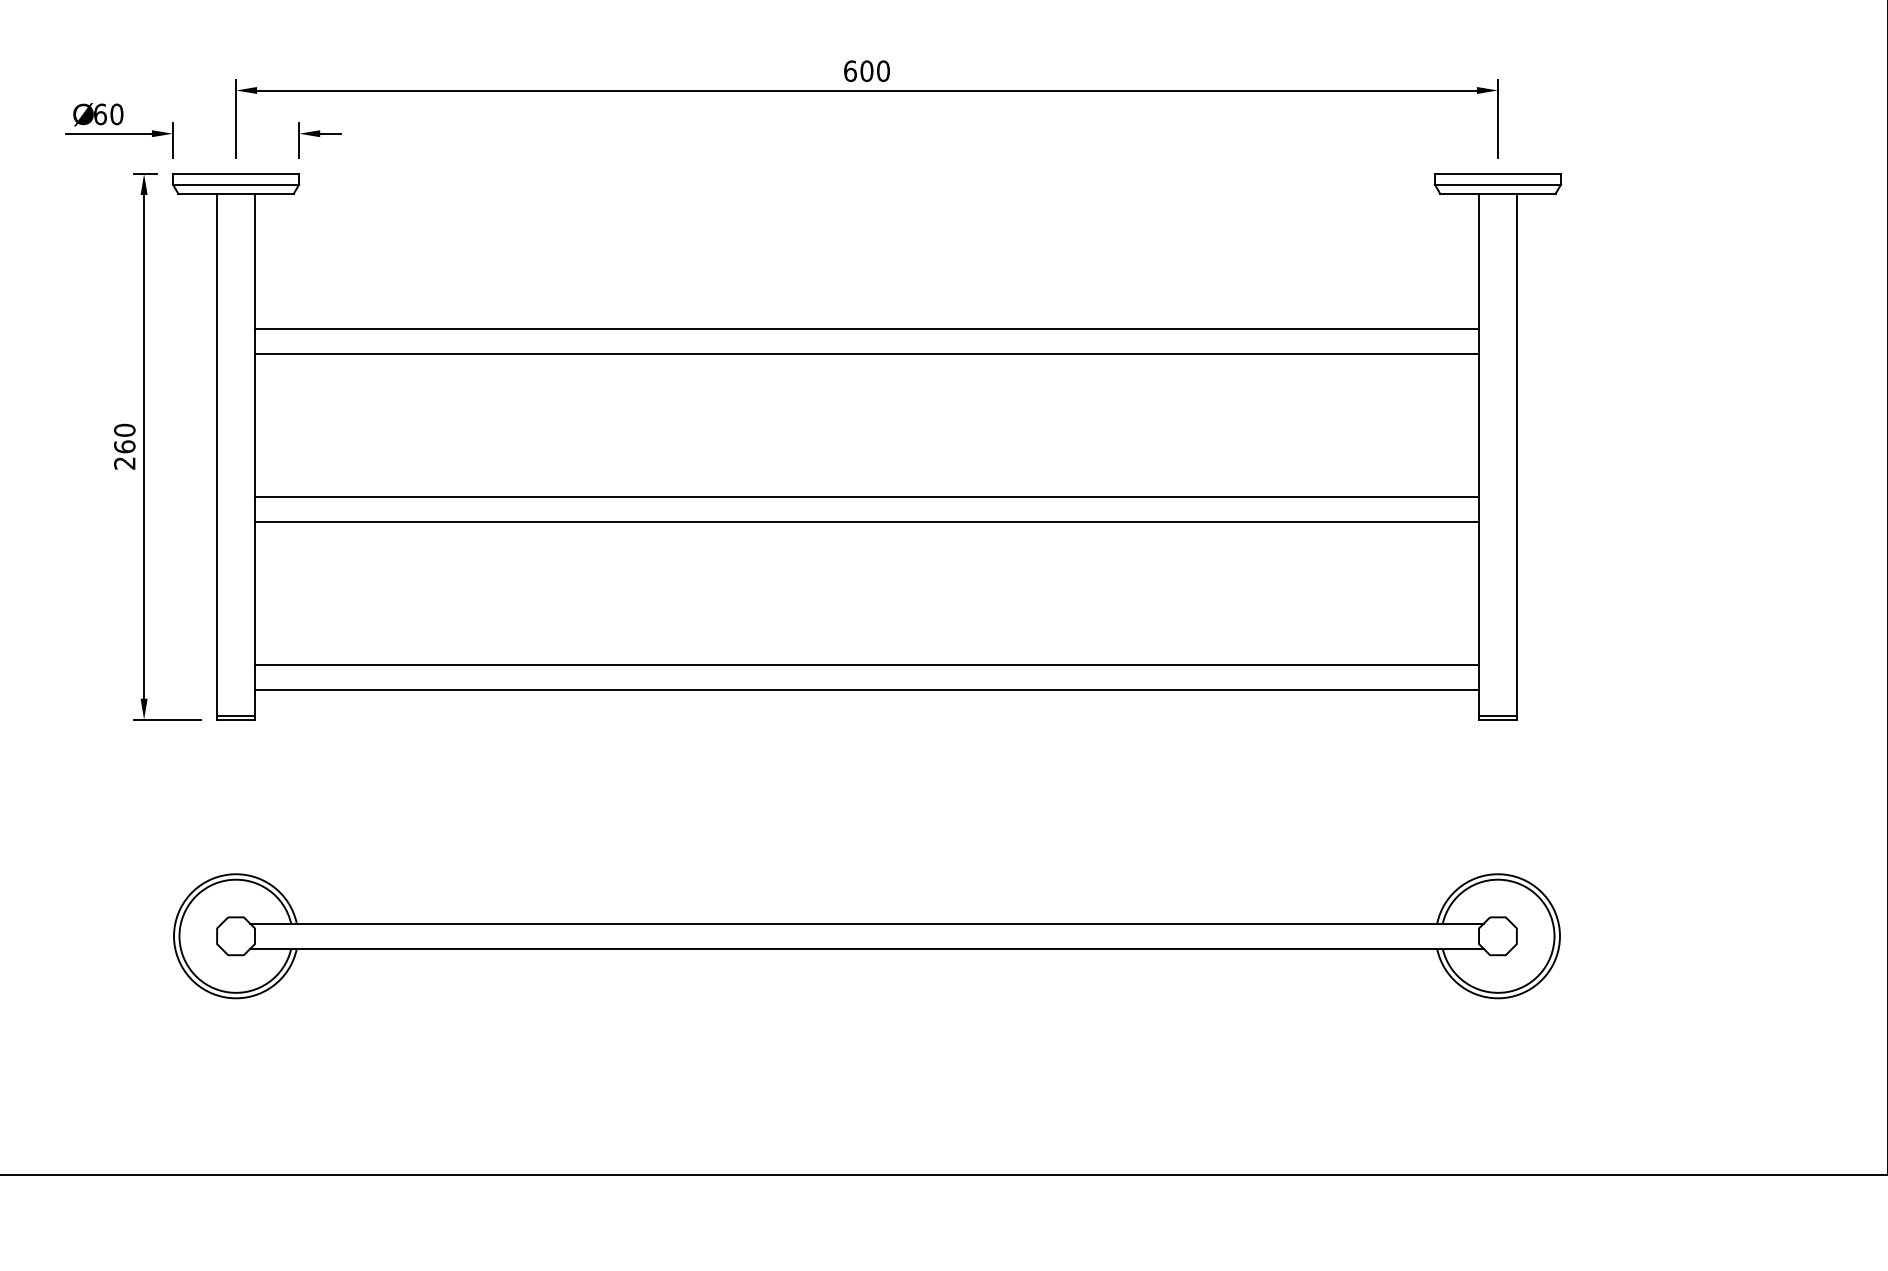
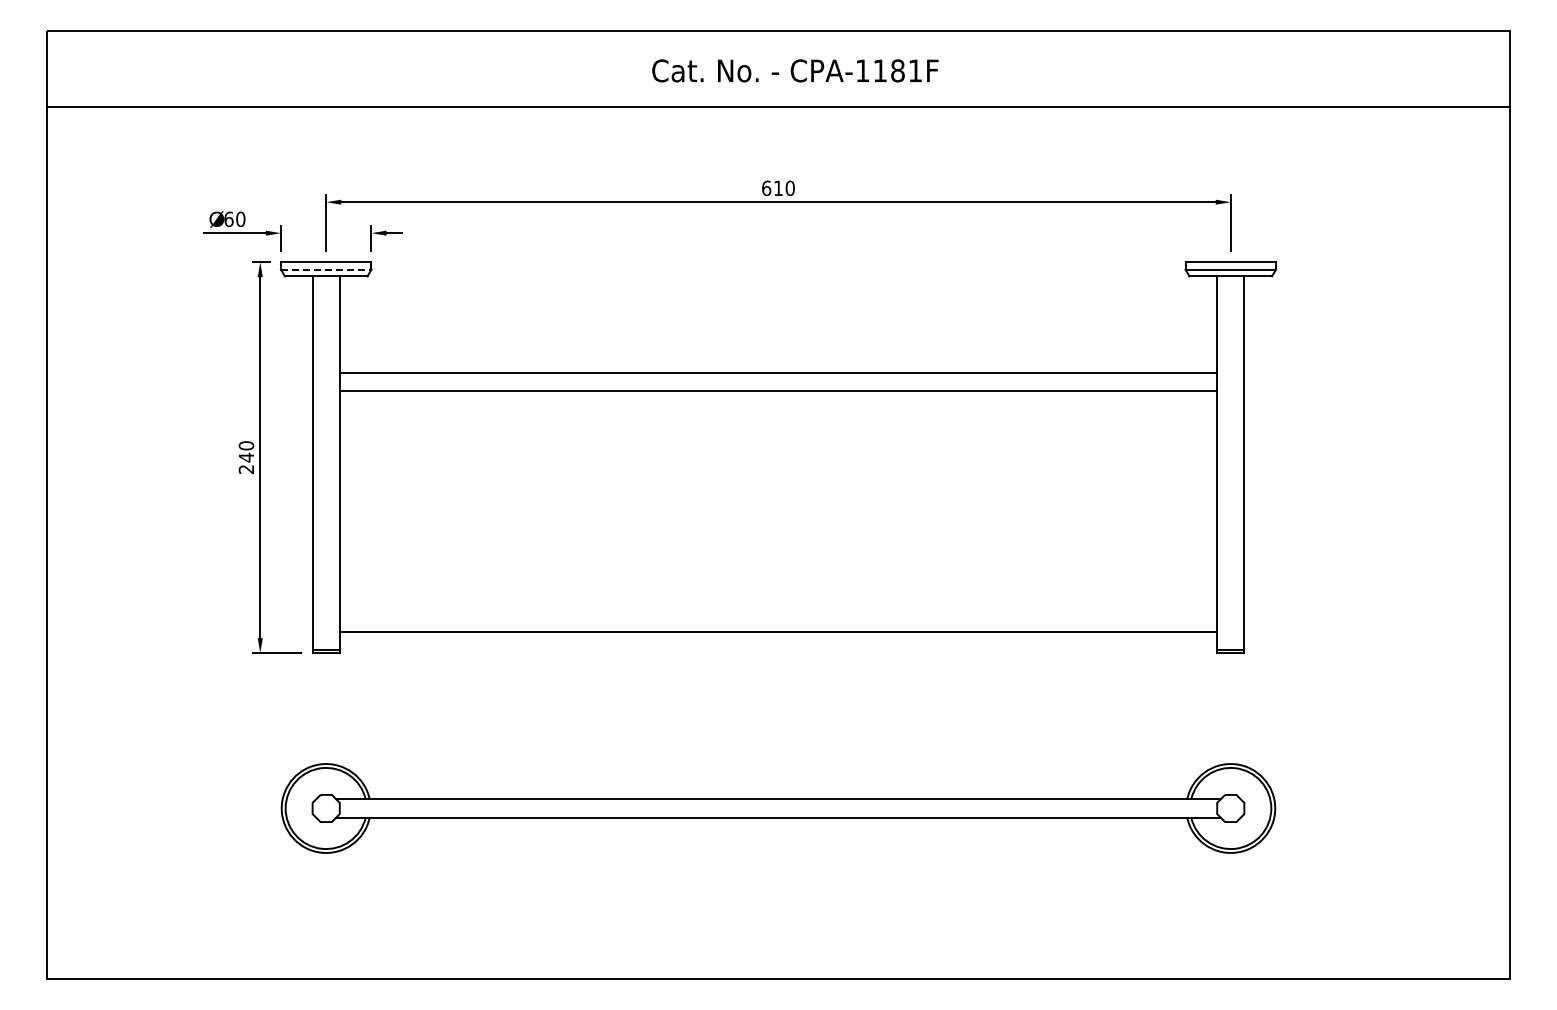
text: (867, 71) -> (778, 188), 600 -> 610
line: (236, 184) -> (326, 269), solid -> dashed
text: (124, 446) -> (246, 457), 260 -> 240
line: (867, 496) -> (778, 493), removed
line: (867, 521) -> (778, 511), removed
line: (867, 665) -> (778, 614), removed

